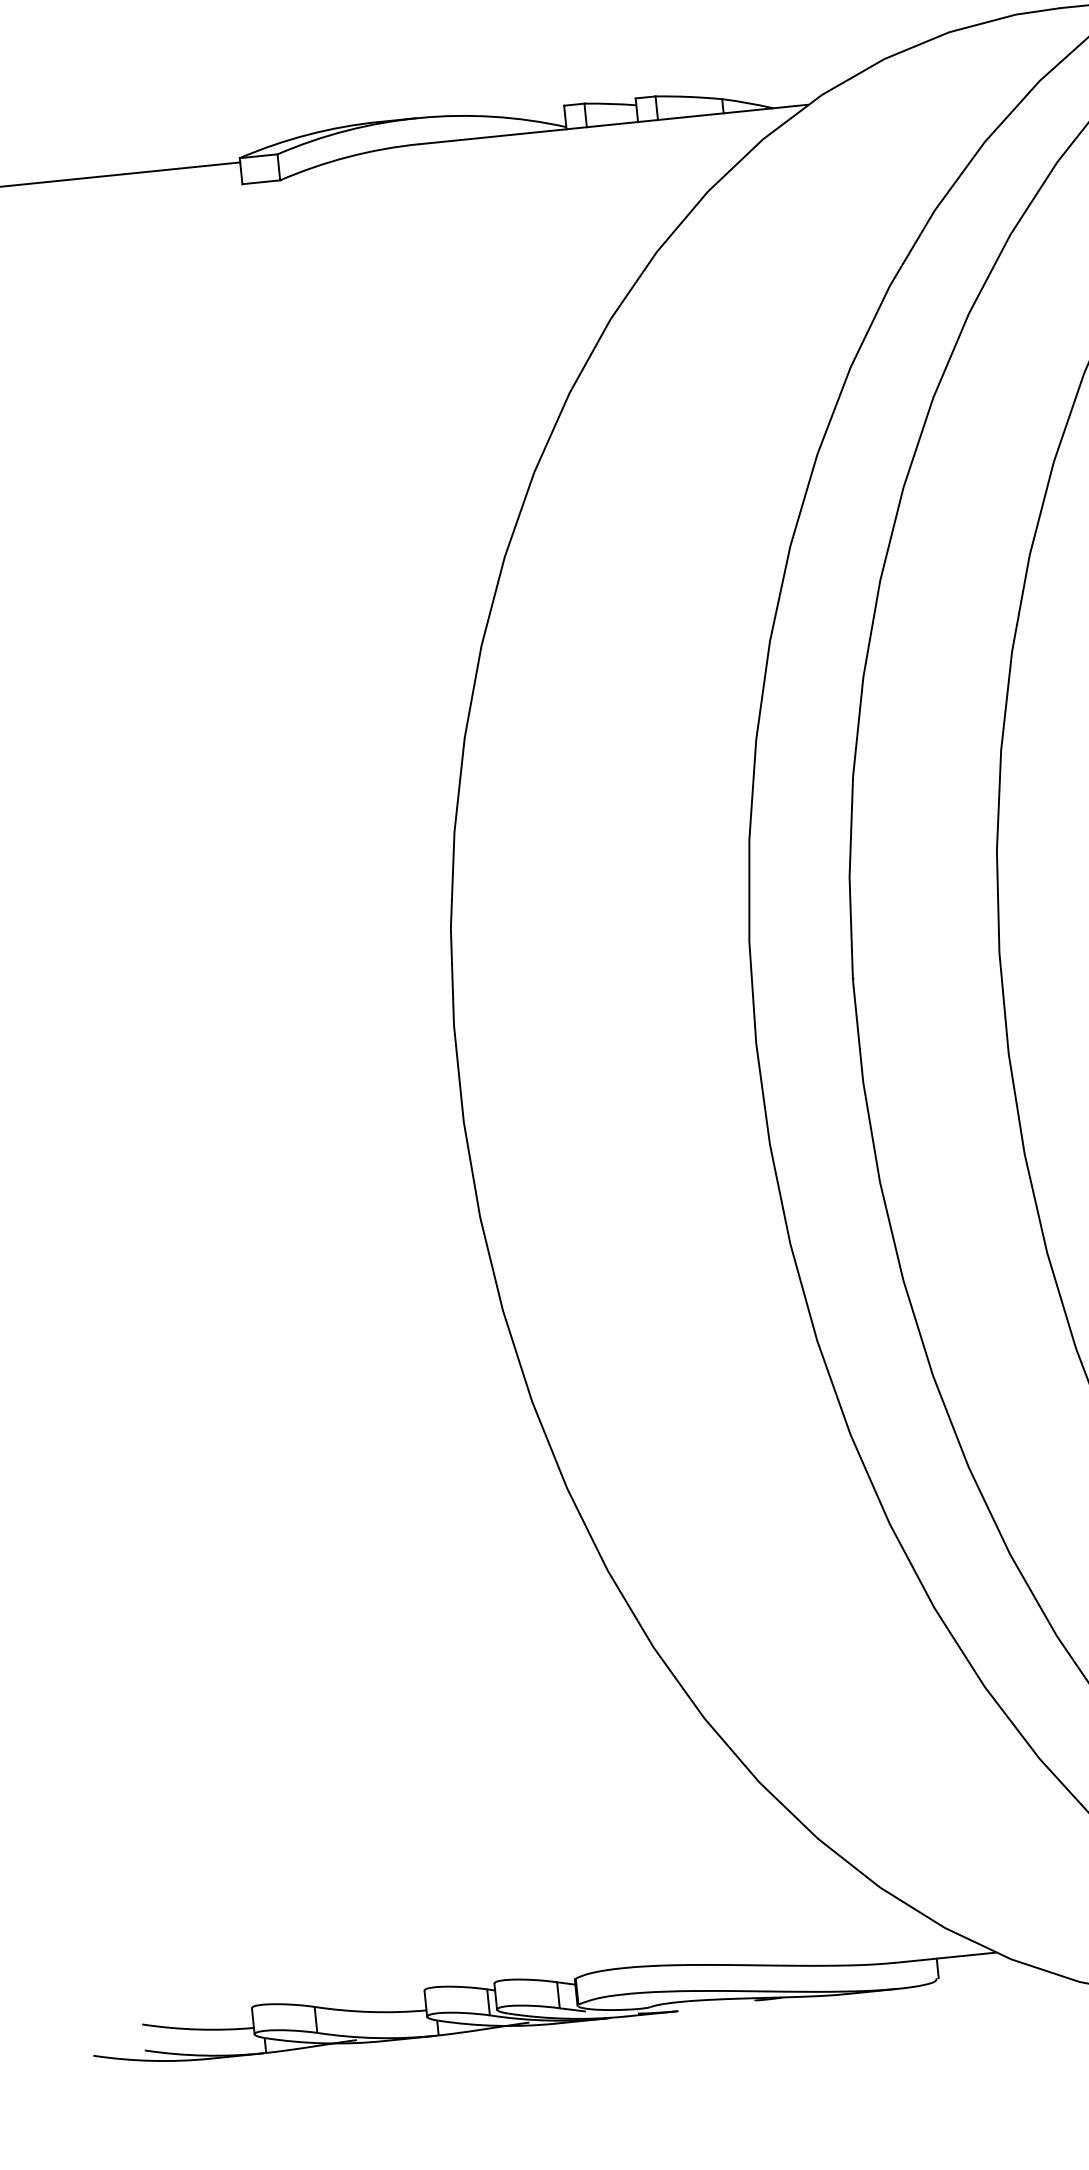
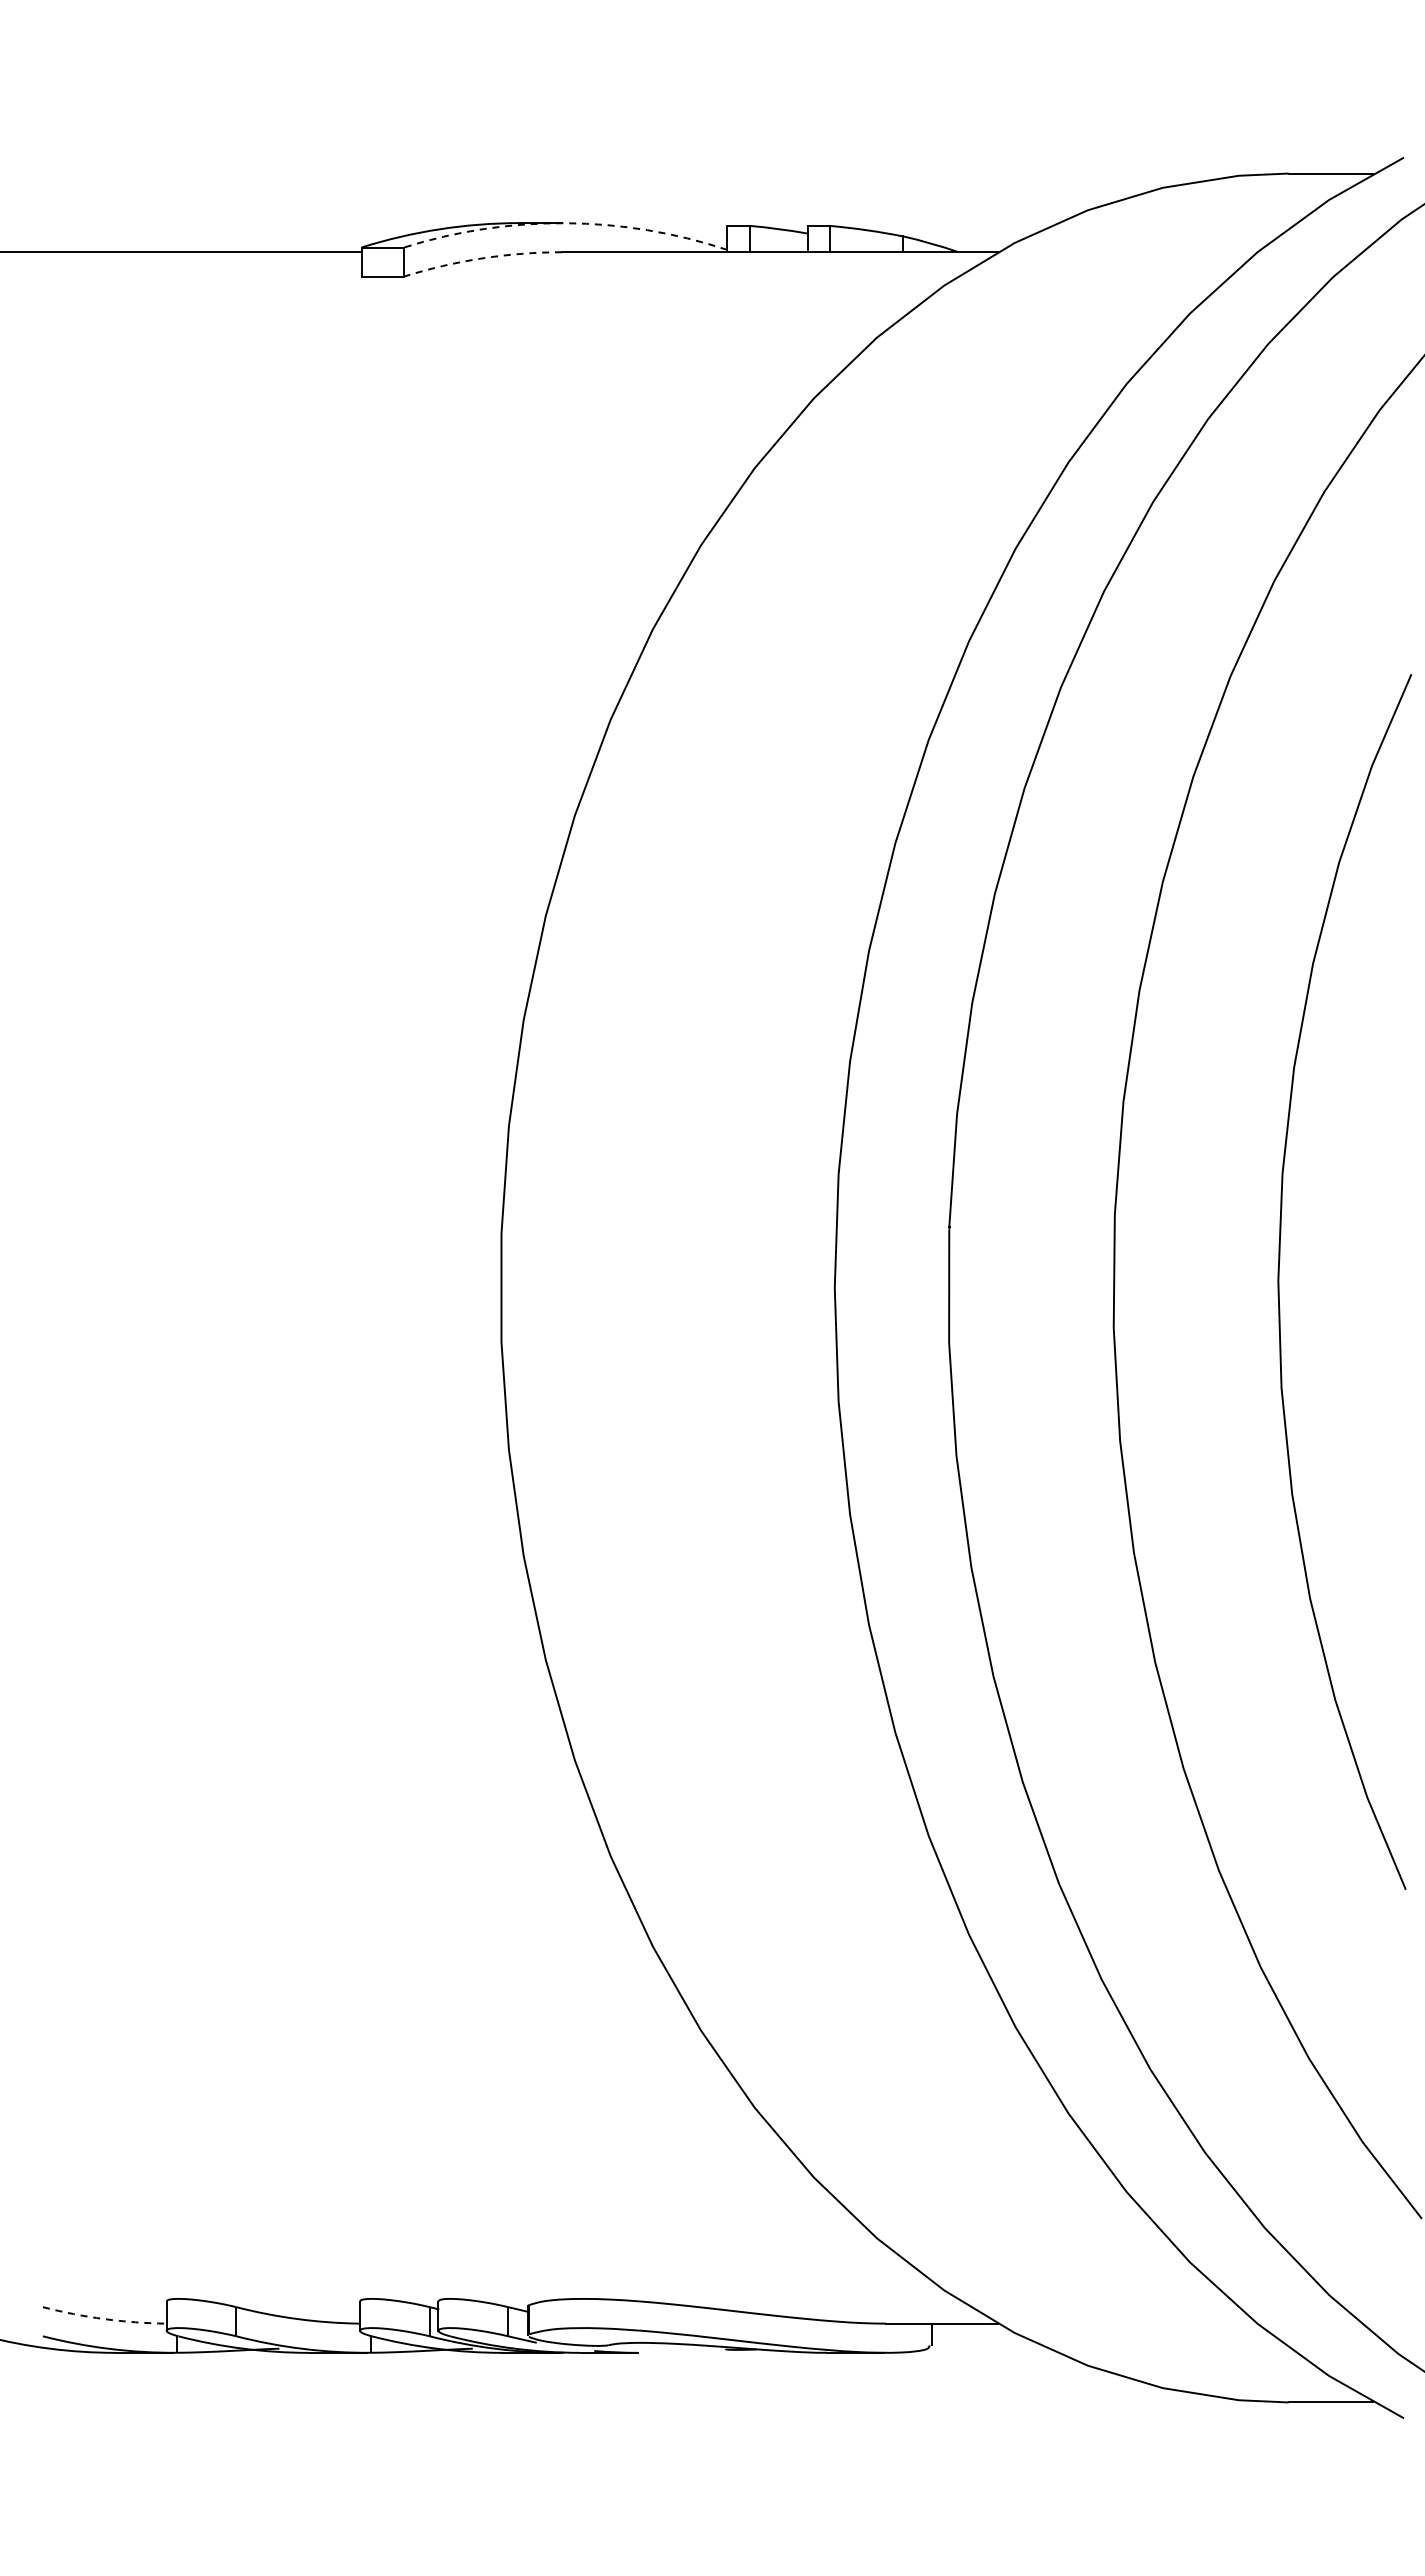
arc: (419, 118) -> (565, 223), solid -> dashed
arc: (348, 156) -> (482, 258), solid -> dashed
arc: (198, 2029) -> (104, 2319), solid -> dashed

